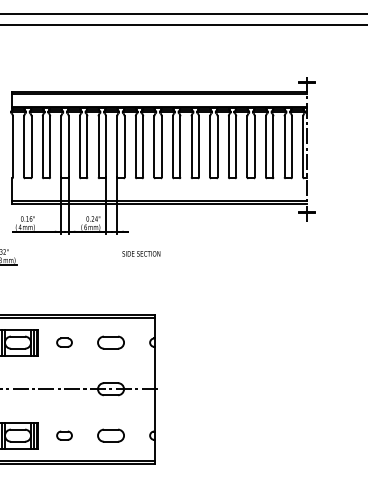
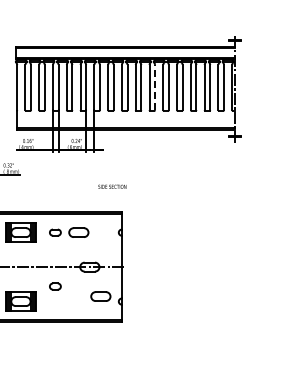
line: (199, 146) -> (155, 87), solid -> dashed
text: (141, 253) -> (112, 186), moved
part: (110, 342) -> (78, 232), moved
part: (64, 435) -> (55, 286), moved
part: (110, 435) -> (100, 296), moved

